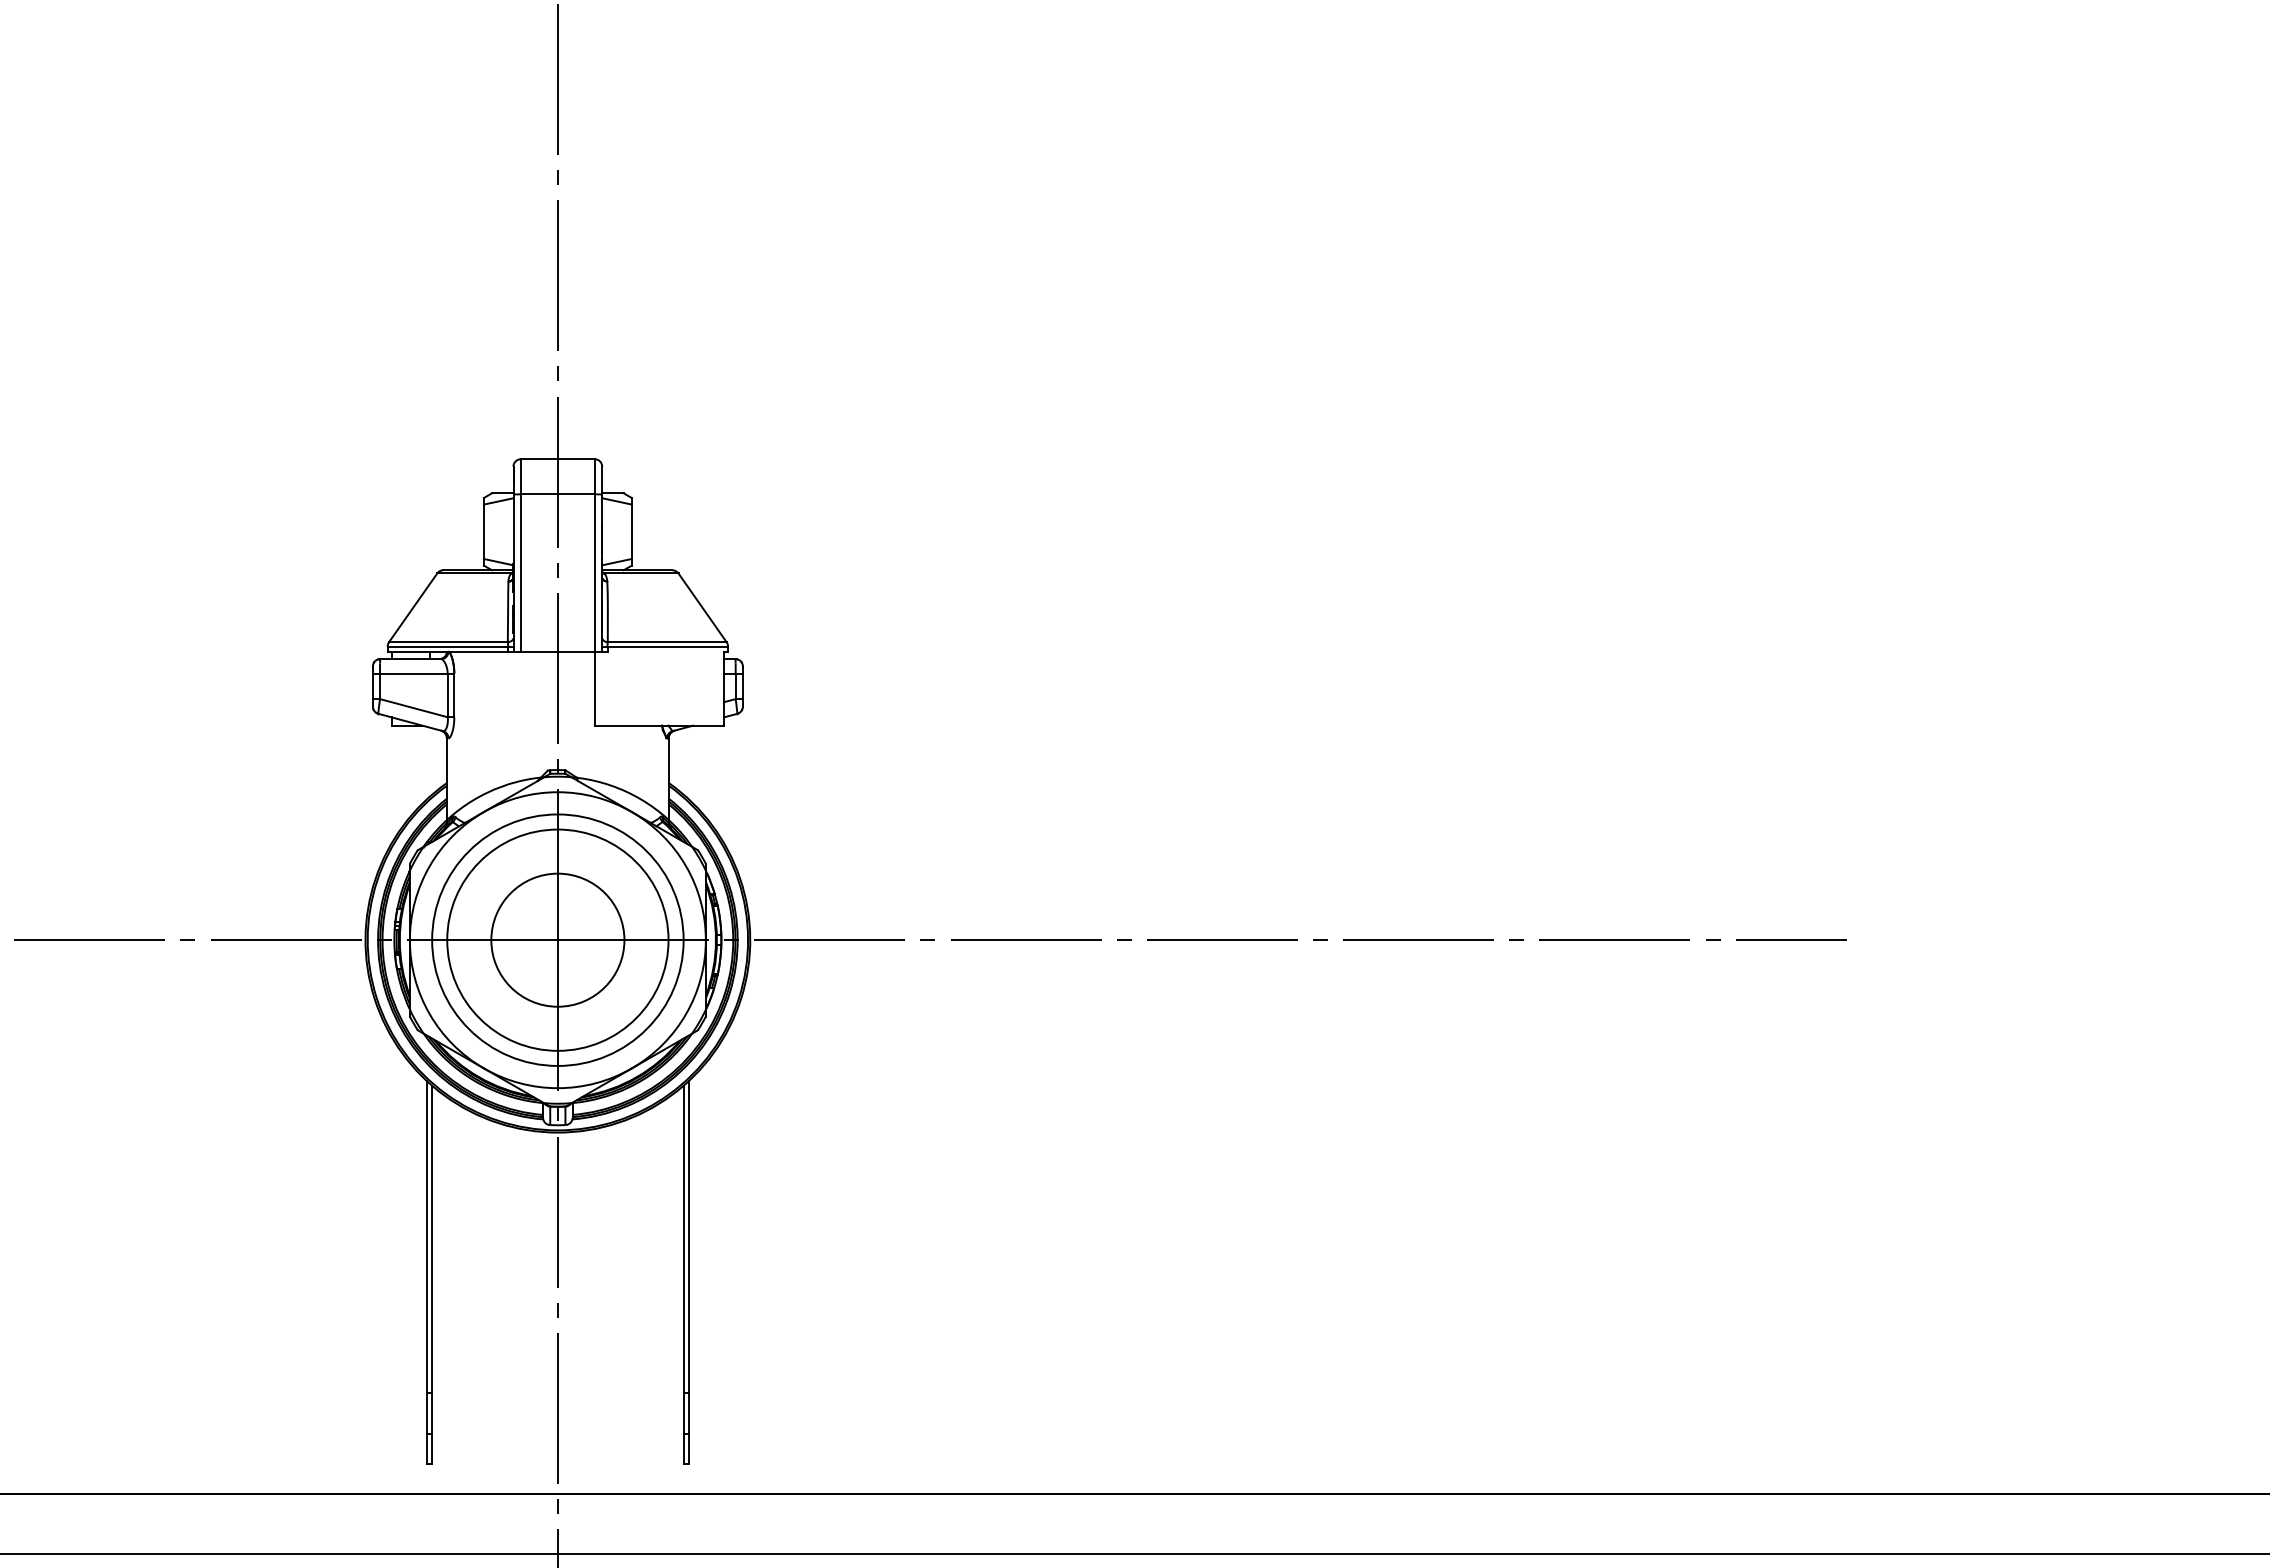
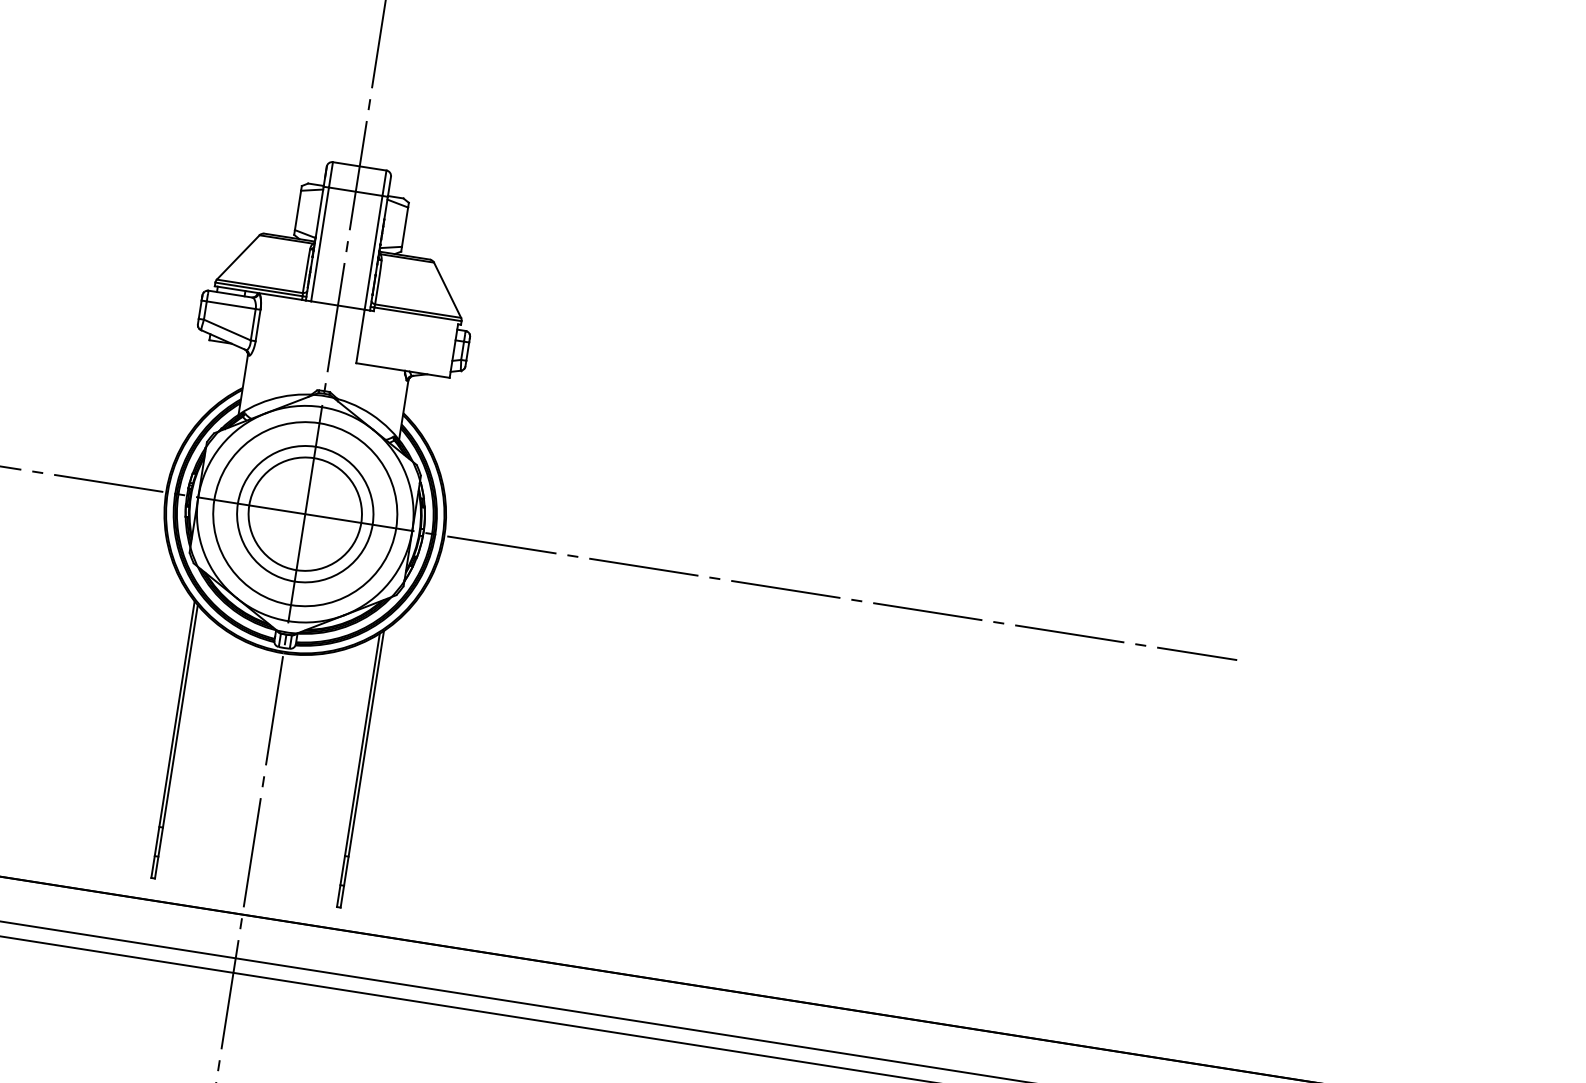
circle: (557, 939) -> (305, 513), size x0.7
circle: (557, 939) -> (305, 513), size x1.4

